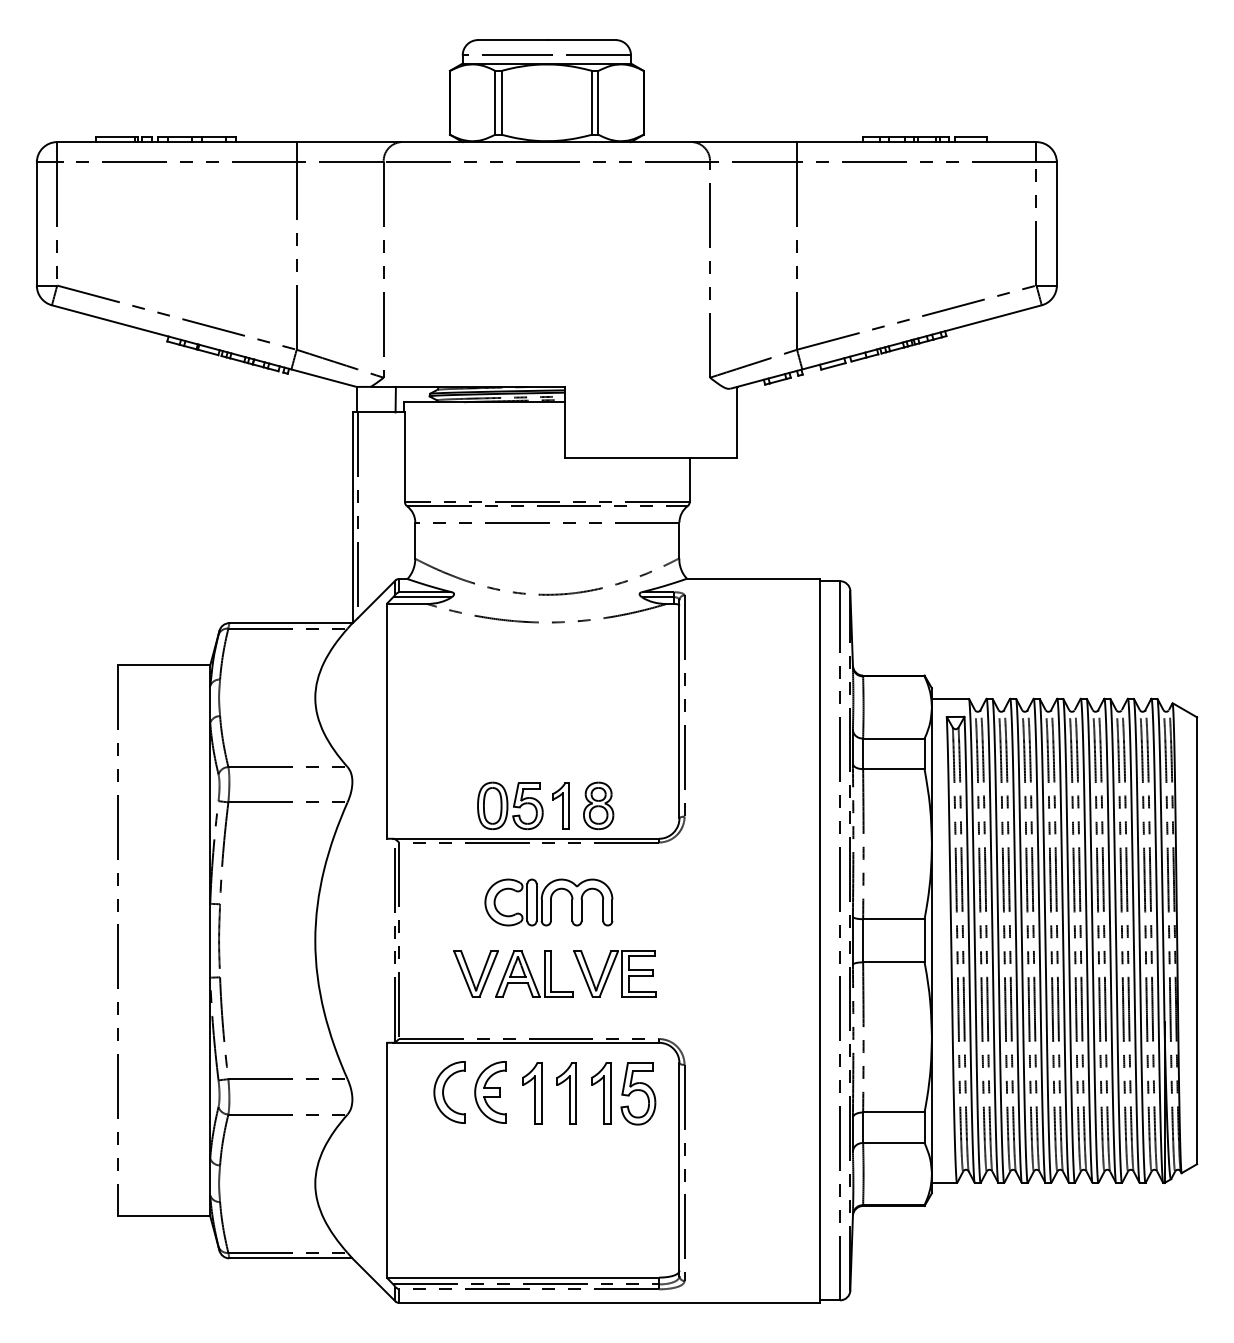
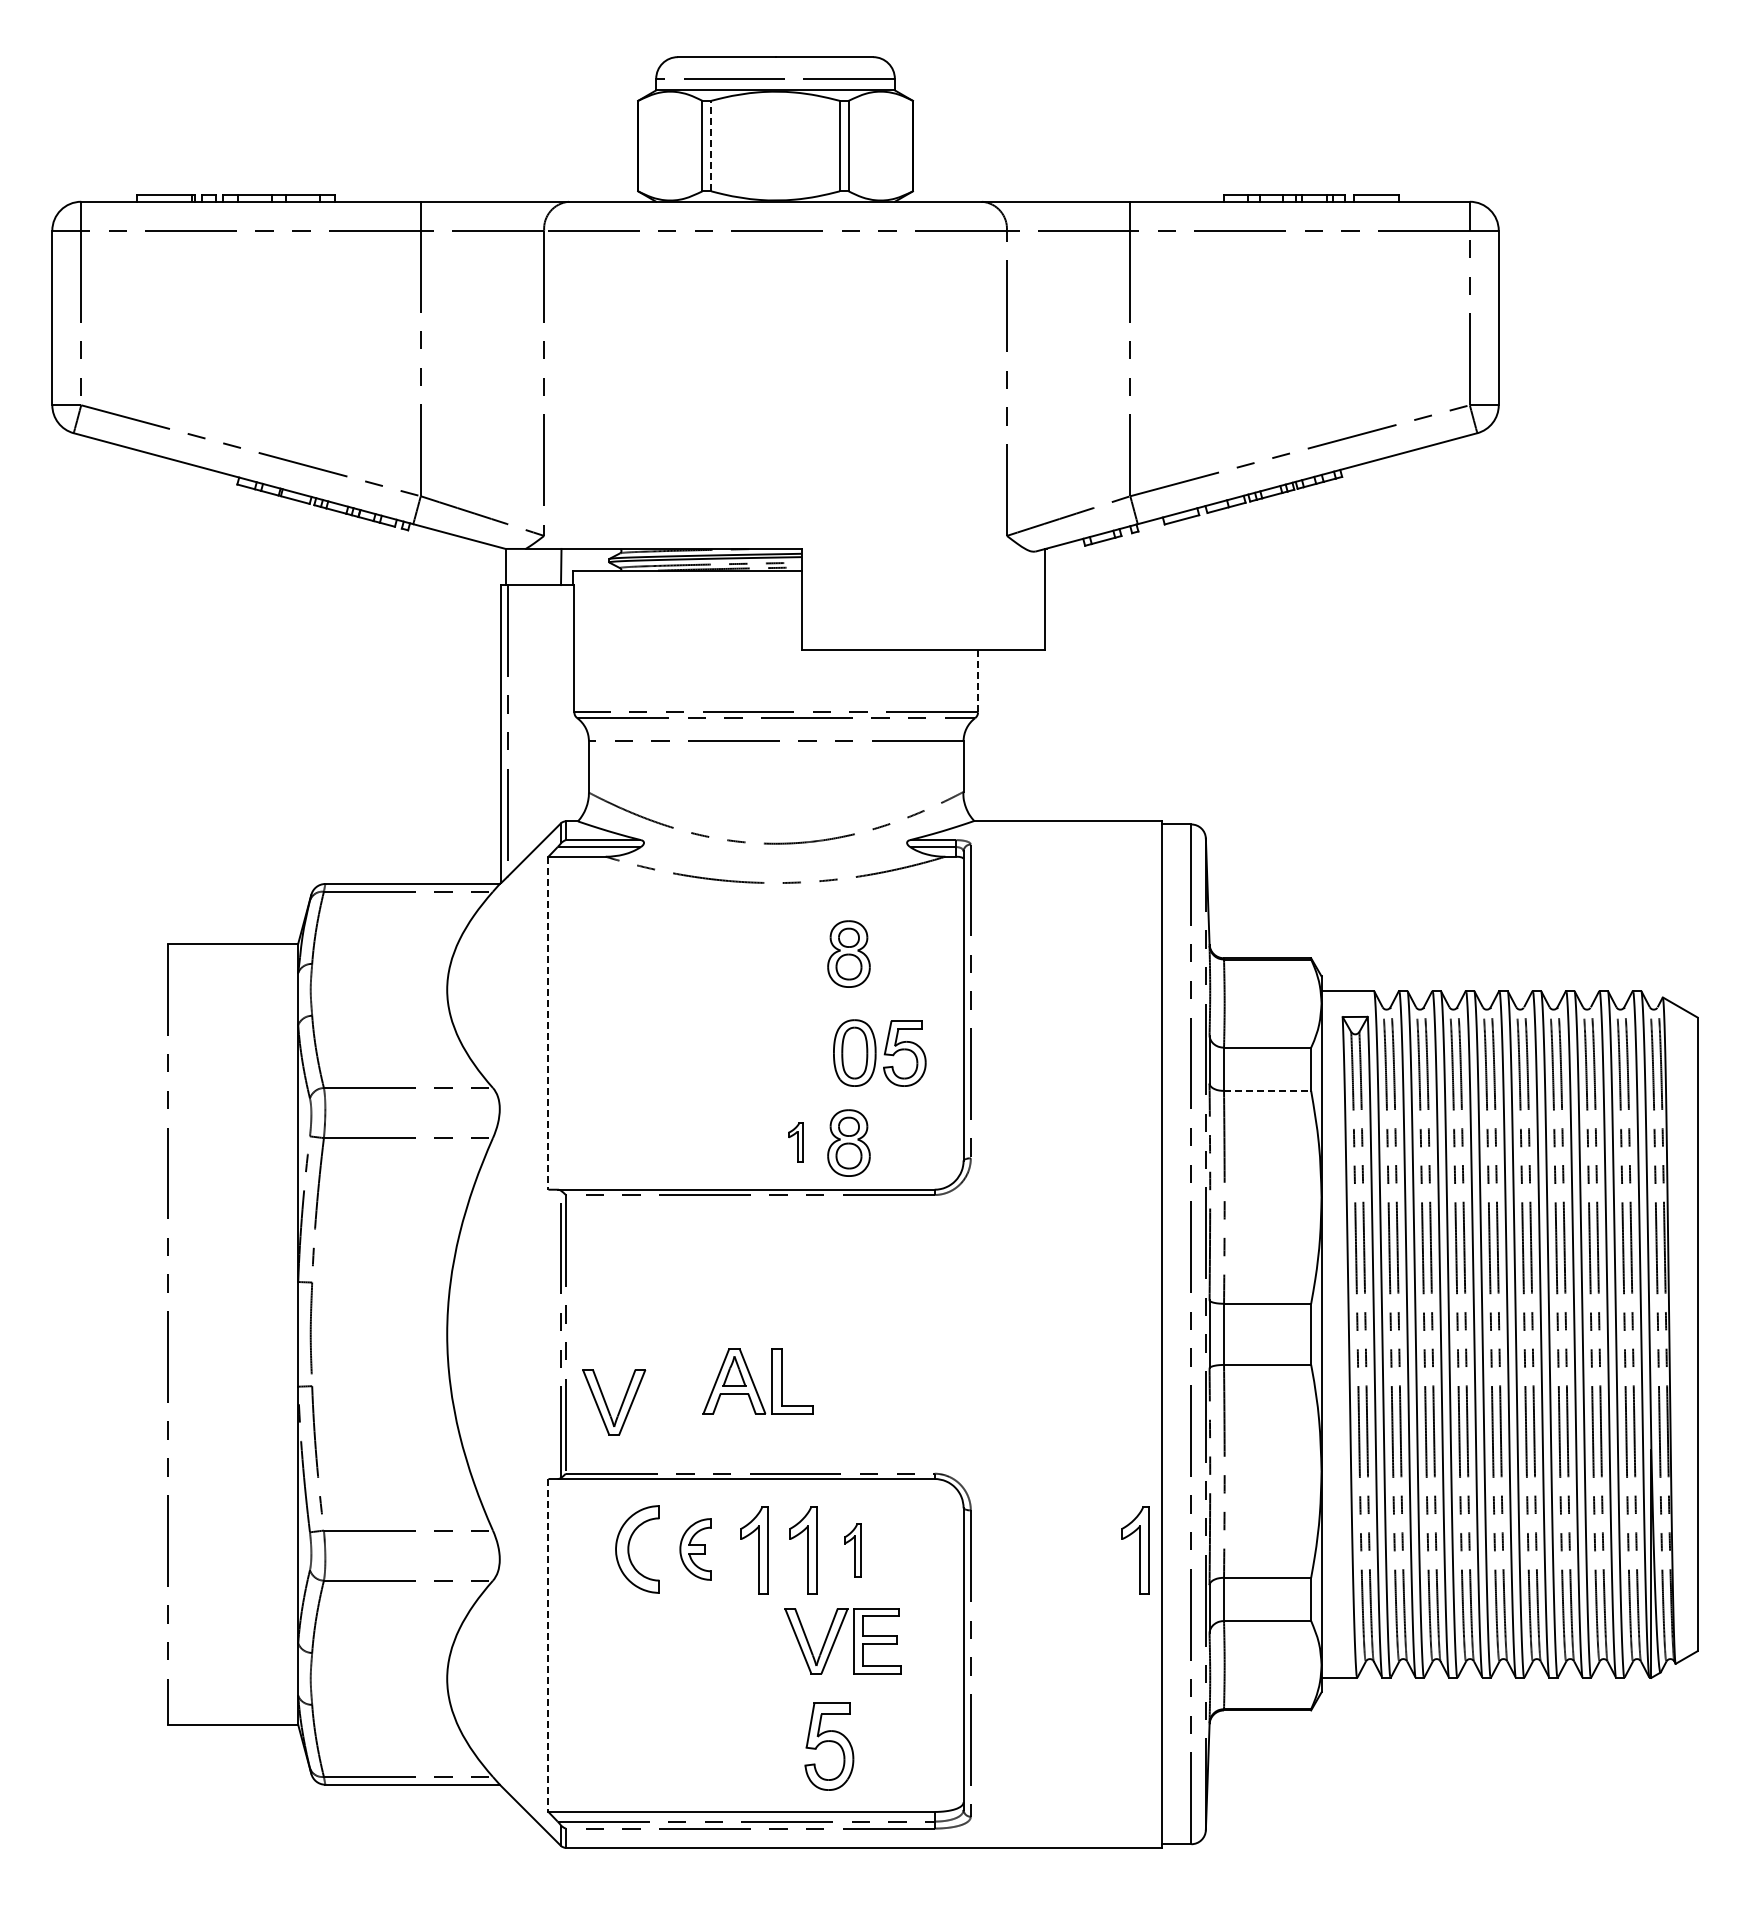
line: (501, 102) -> (711, 145), solid -> dashed
line: (689, 479) -> (978, 680), solid -> dashed
part: (598, 672) -> (848, 953), added
line: (386, 721) -> (548, 1023), solid -> dashed
line: (893, 768) -> (1267, 1090), solid -> dashed
part: (510, 805) -> (879, 1052), moved
part: (560, 805) -> (795, 1142), size x0.6
part: (548, 902) -> (778, 1279), removed
part: (610, 972) -> (836, 1639), moved
part: (481, 974) -> (621, 1403), moved
part: (490, 1092) -> (695, 1549), size x0.7
part: (601, 1093) -> (852, 1550), size x0.6
part: (638, 1093) -> (829, 1746), moved
part: (800, 1093) -> (1135, 1550), added
line: (386, 1160) -> (548, 1645), solid -> dashed

